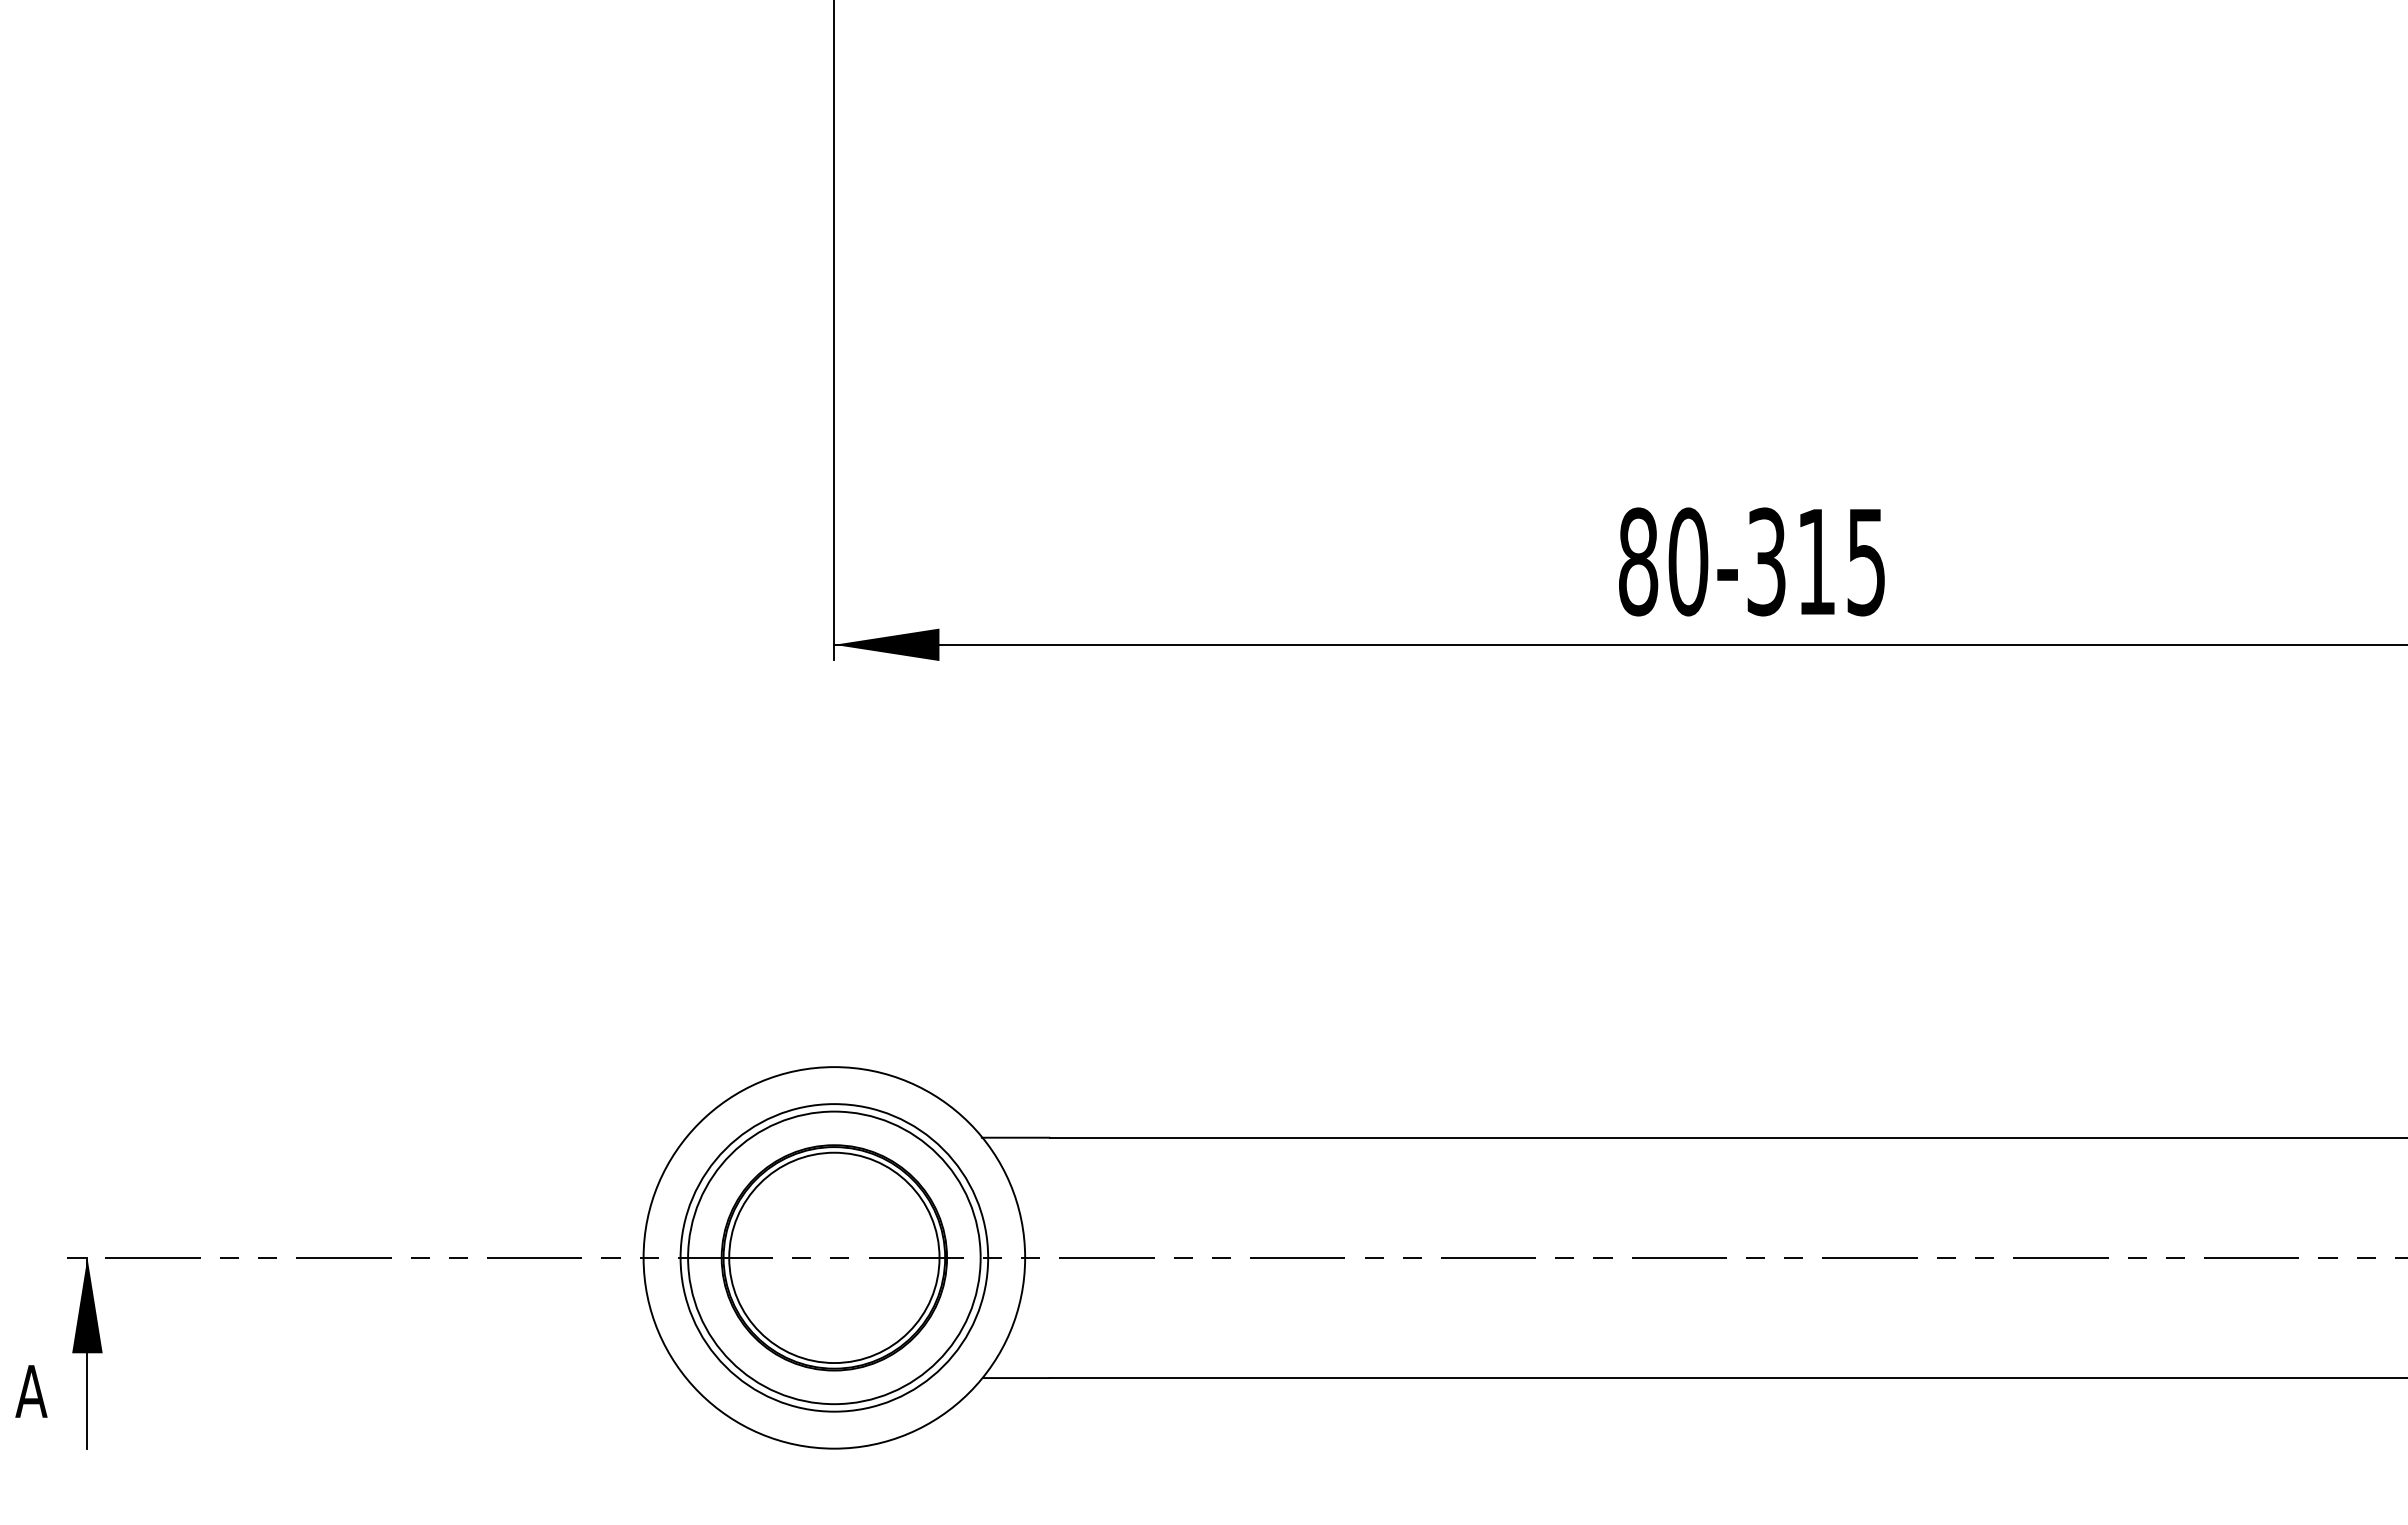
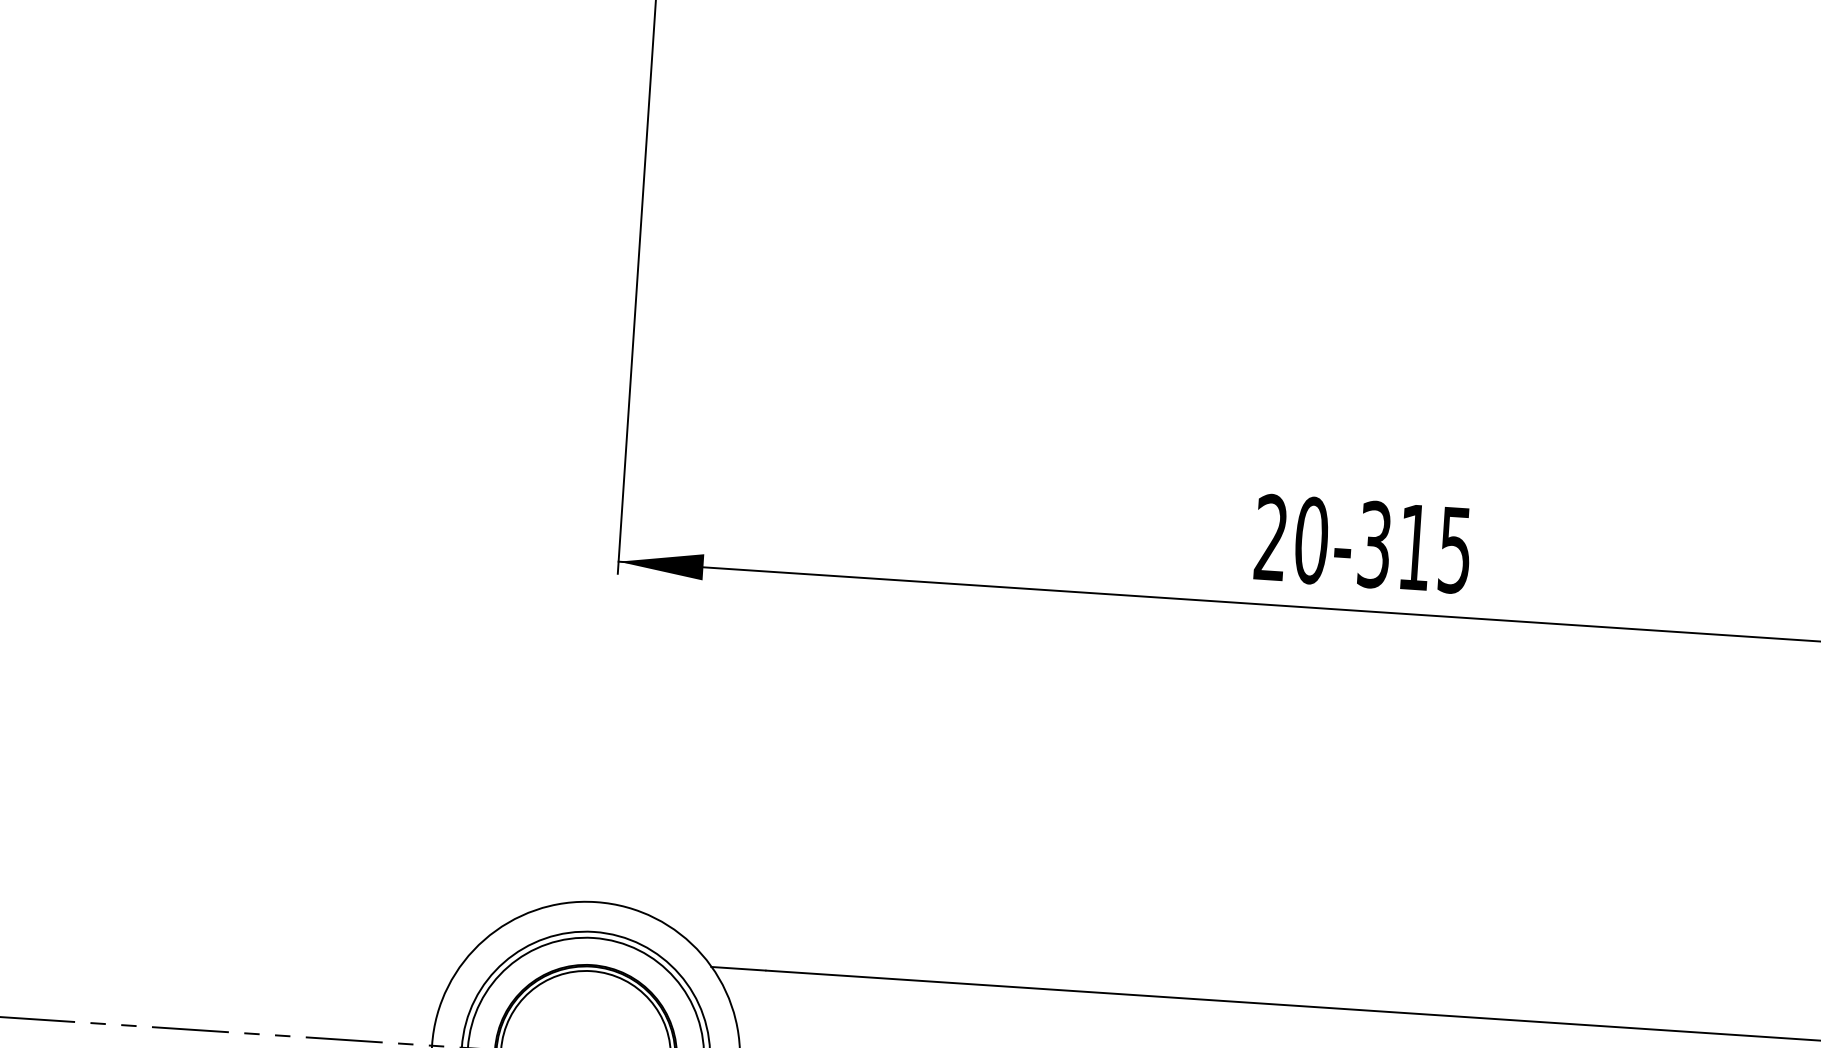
text: (1638, 561) -> (1271, 537), 80-315 -> 20-315

